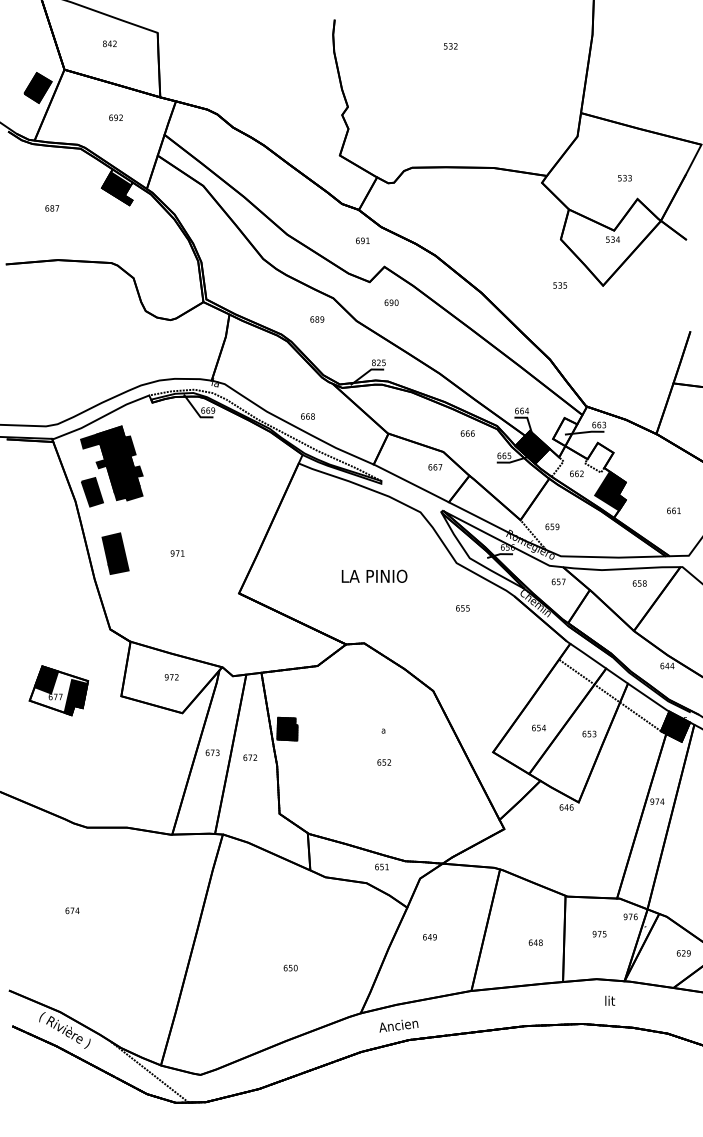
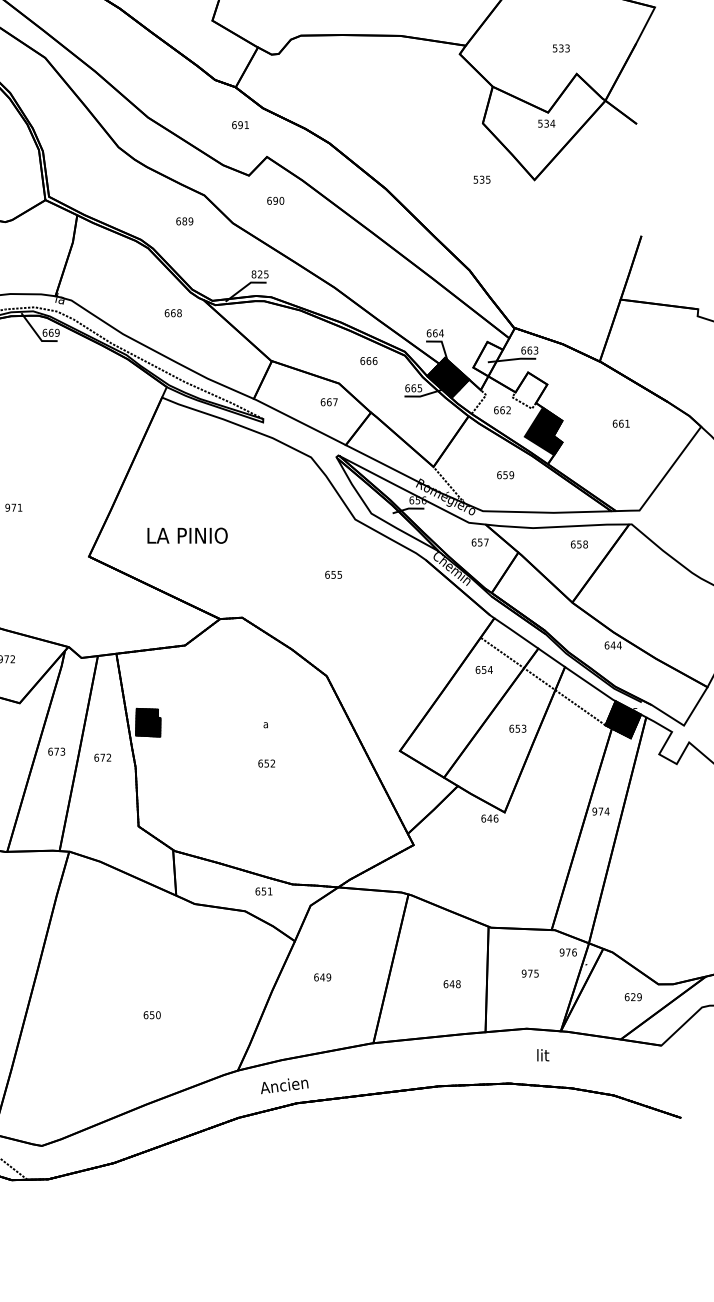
text: (307, 416) -> (172, 313), moved
text: (673, 510) -> (620, 423), moved
text: (552, 526) -> (505, 474), moved
text: (374, 575) -> (187, 534), moved
text: (462, 608) -> (333, 575), moved
text: (538, 727) -> (483, 669), moved

